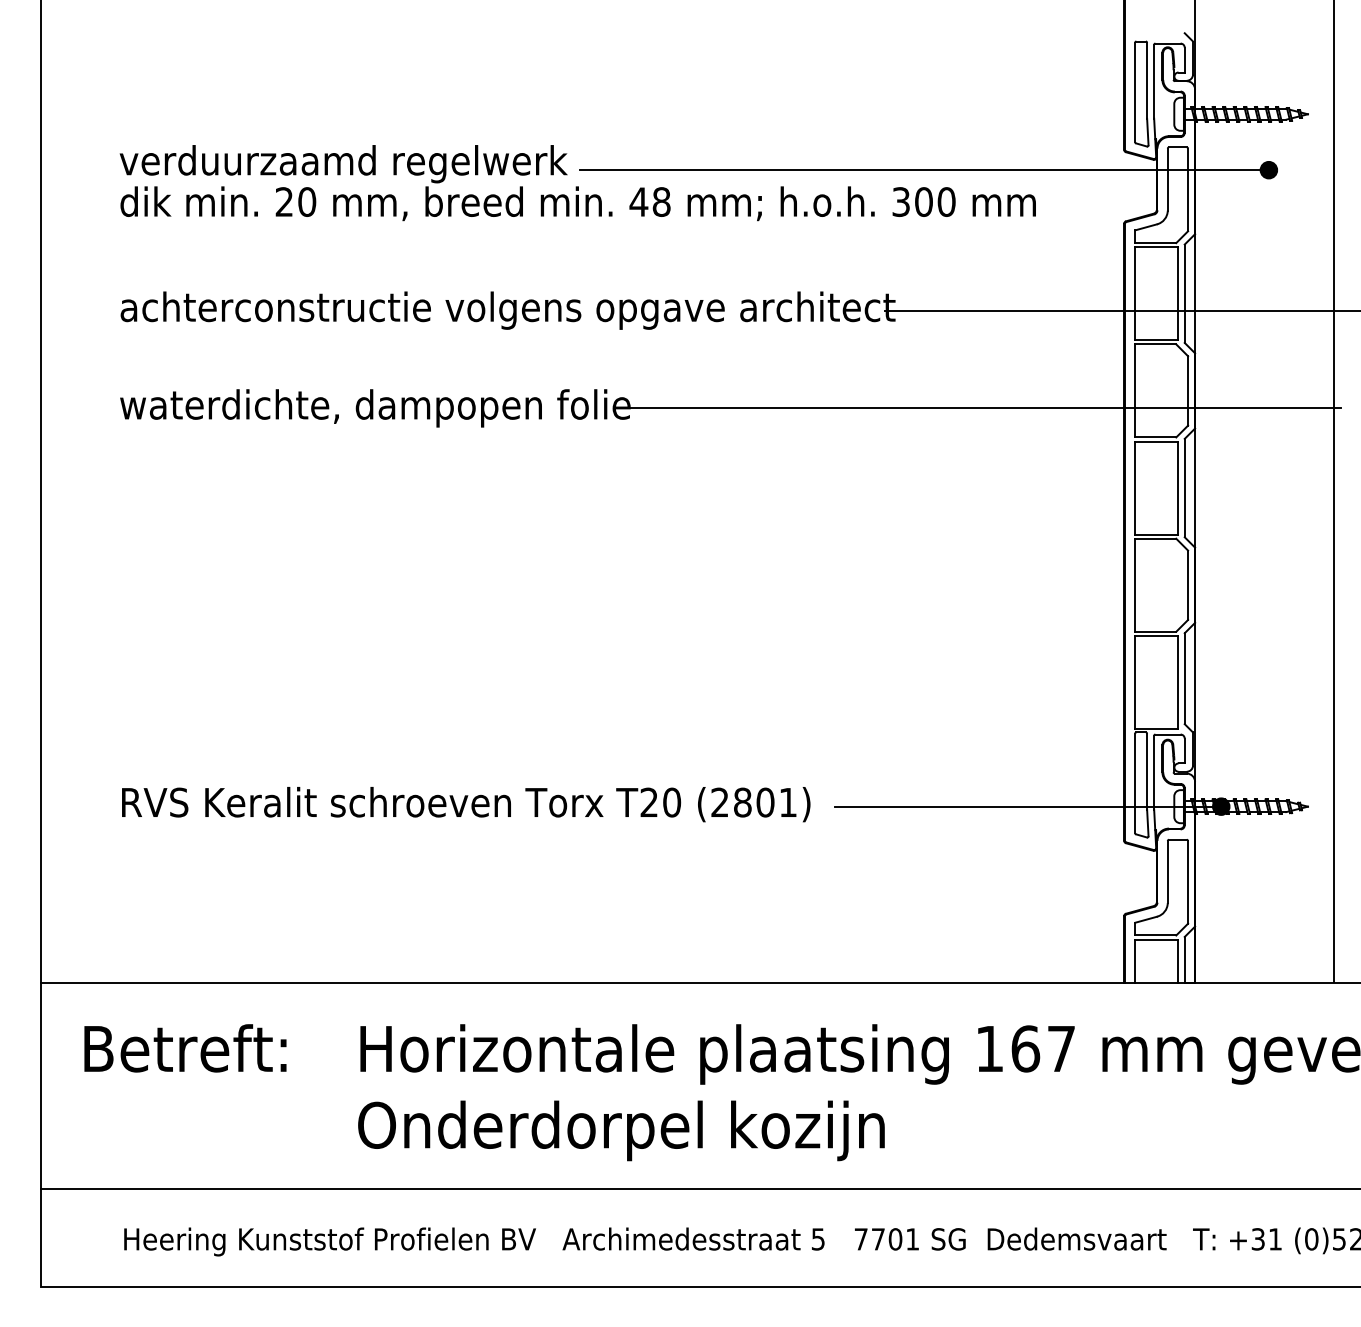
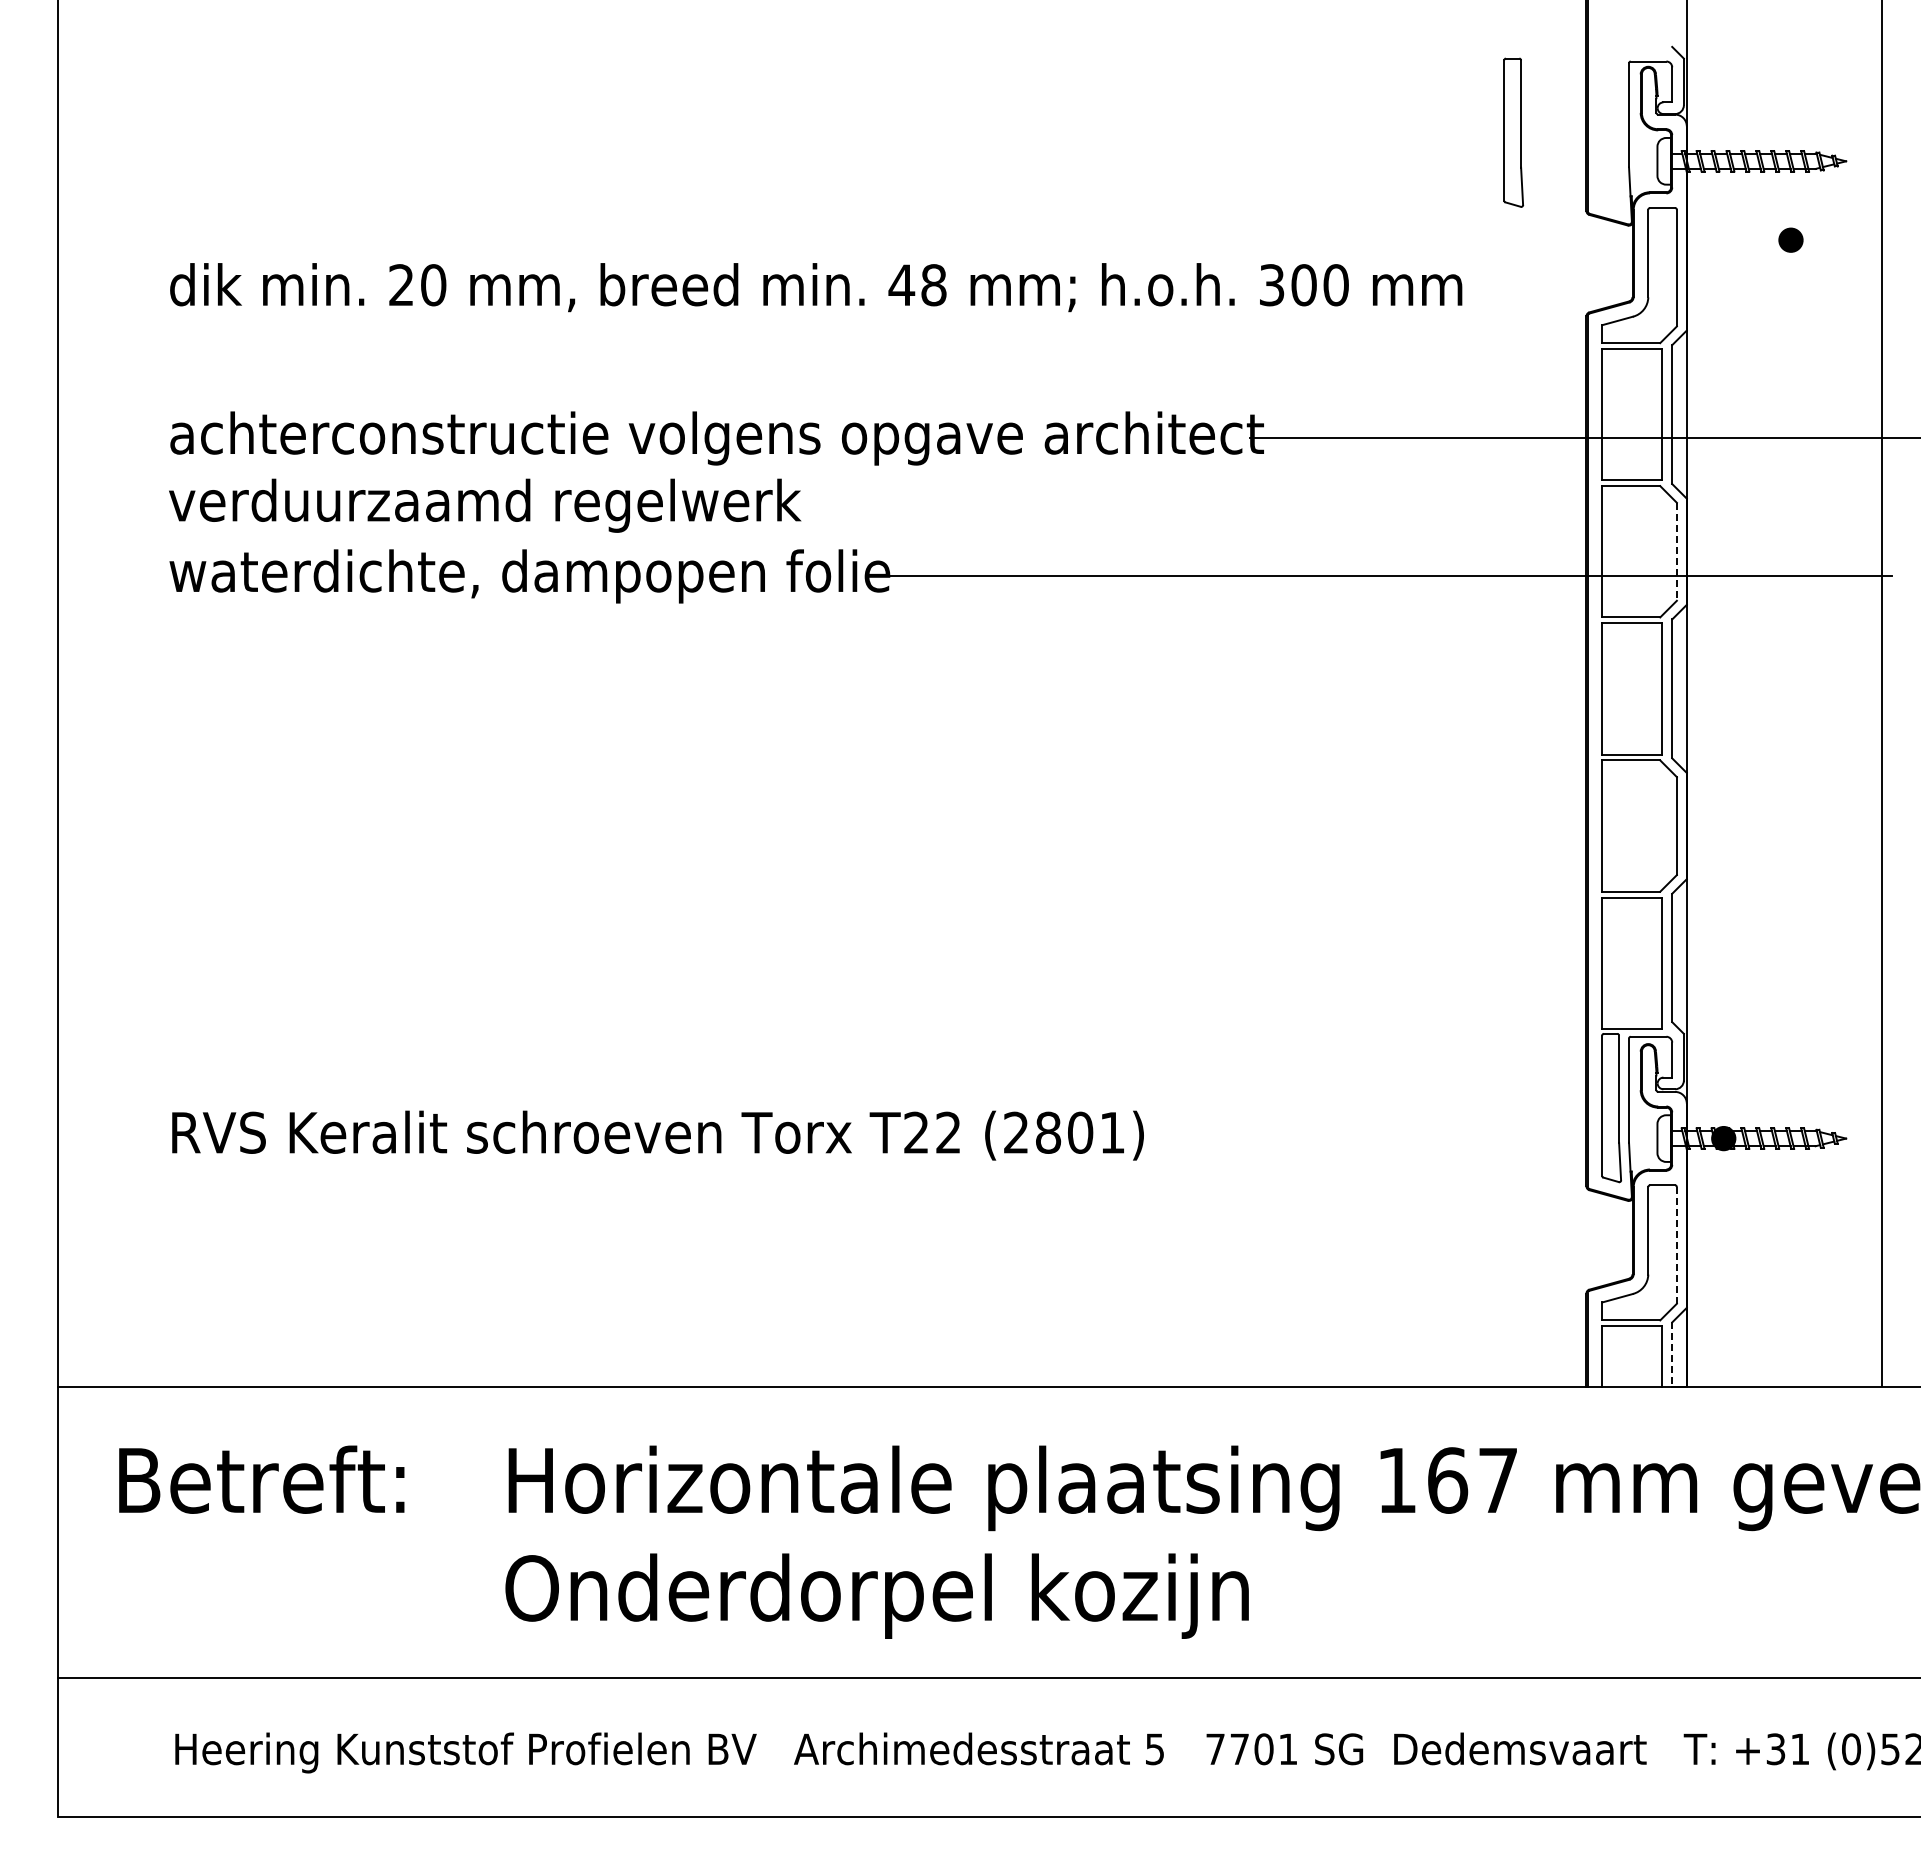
part: (1141, 93) -> (1513, 132), moved
text: (343, 164) -> (485, 505), moved
line: (924, 170) -> (1304, 240), removed
line: (1187, 390) -> (1676, 551), solid -> dashed
text: (671, 802) -> (948, 1132), T20 -> T22
line: (1028, 806) -> (1451, 1138), removed
line: (1187, 881) -> (1676, 1244), solid -> dashed
line: (1184, 960) -> (1672, 1355), solid -> dashed

